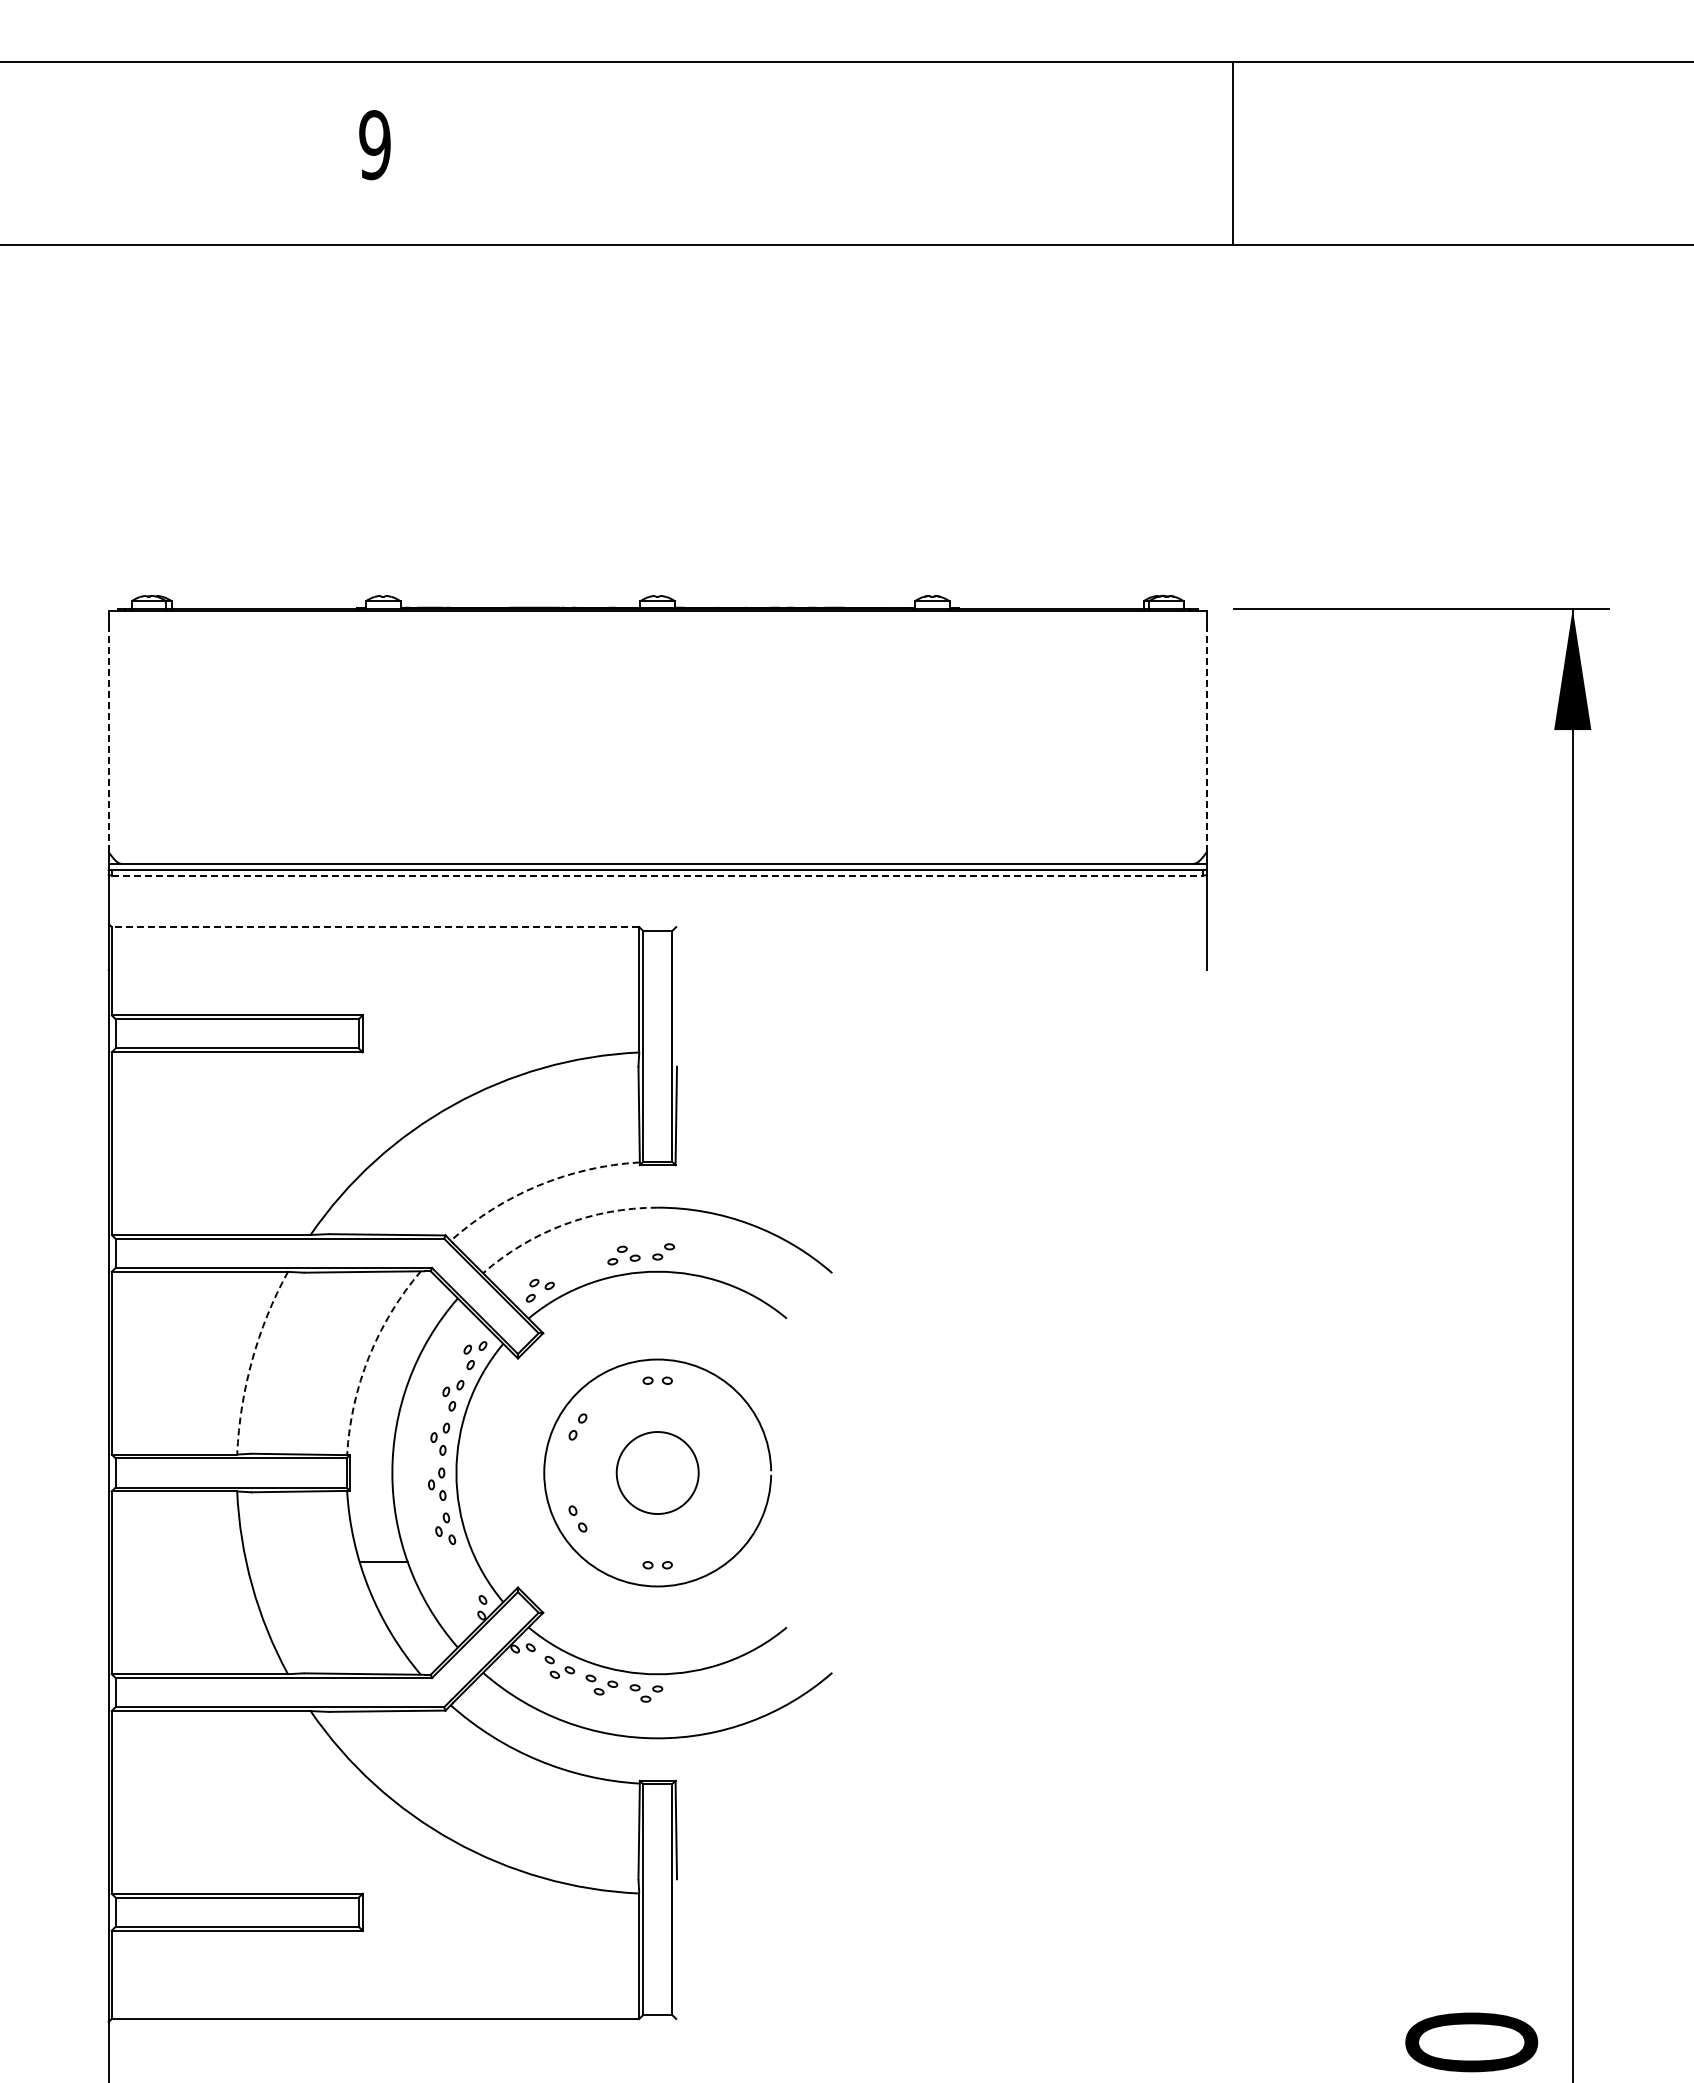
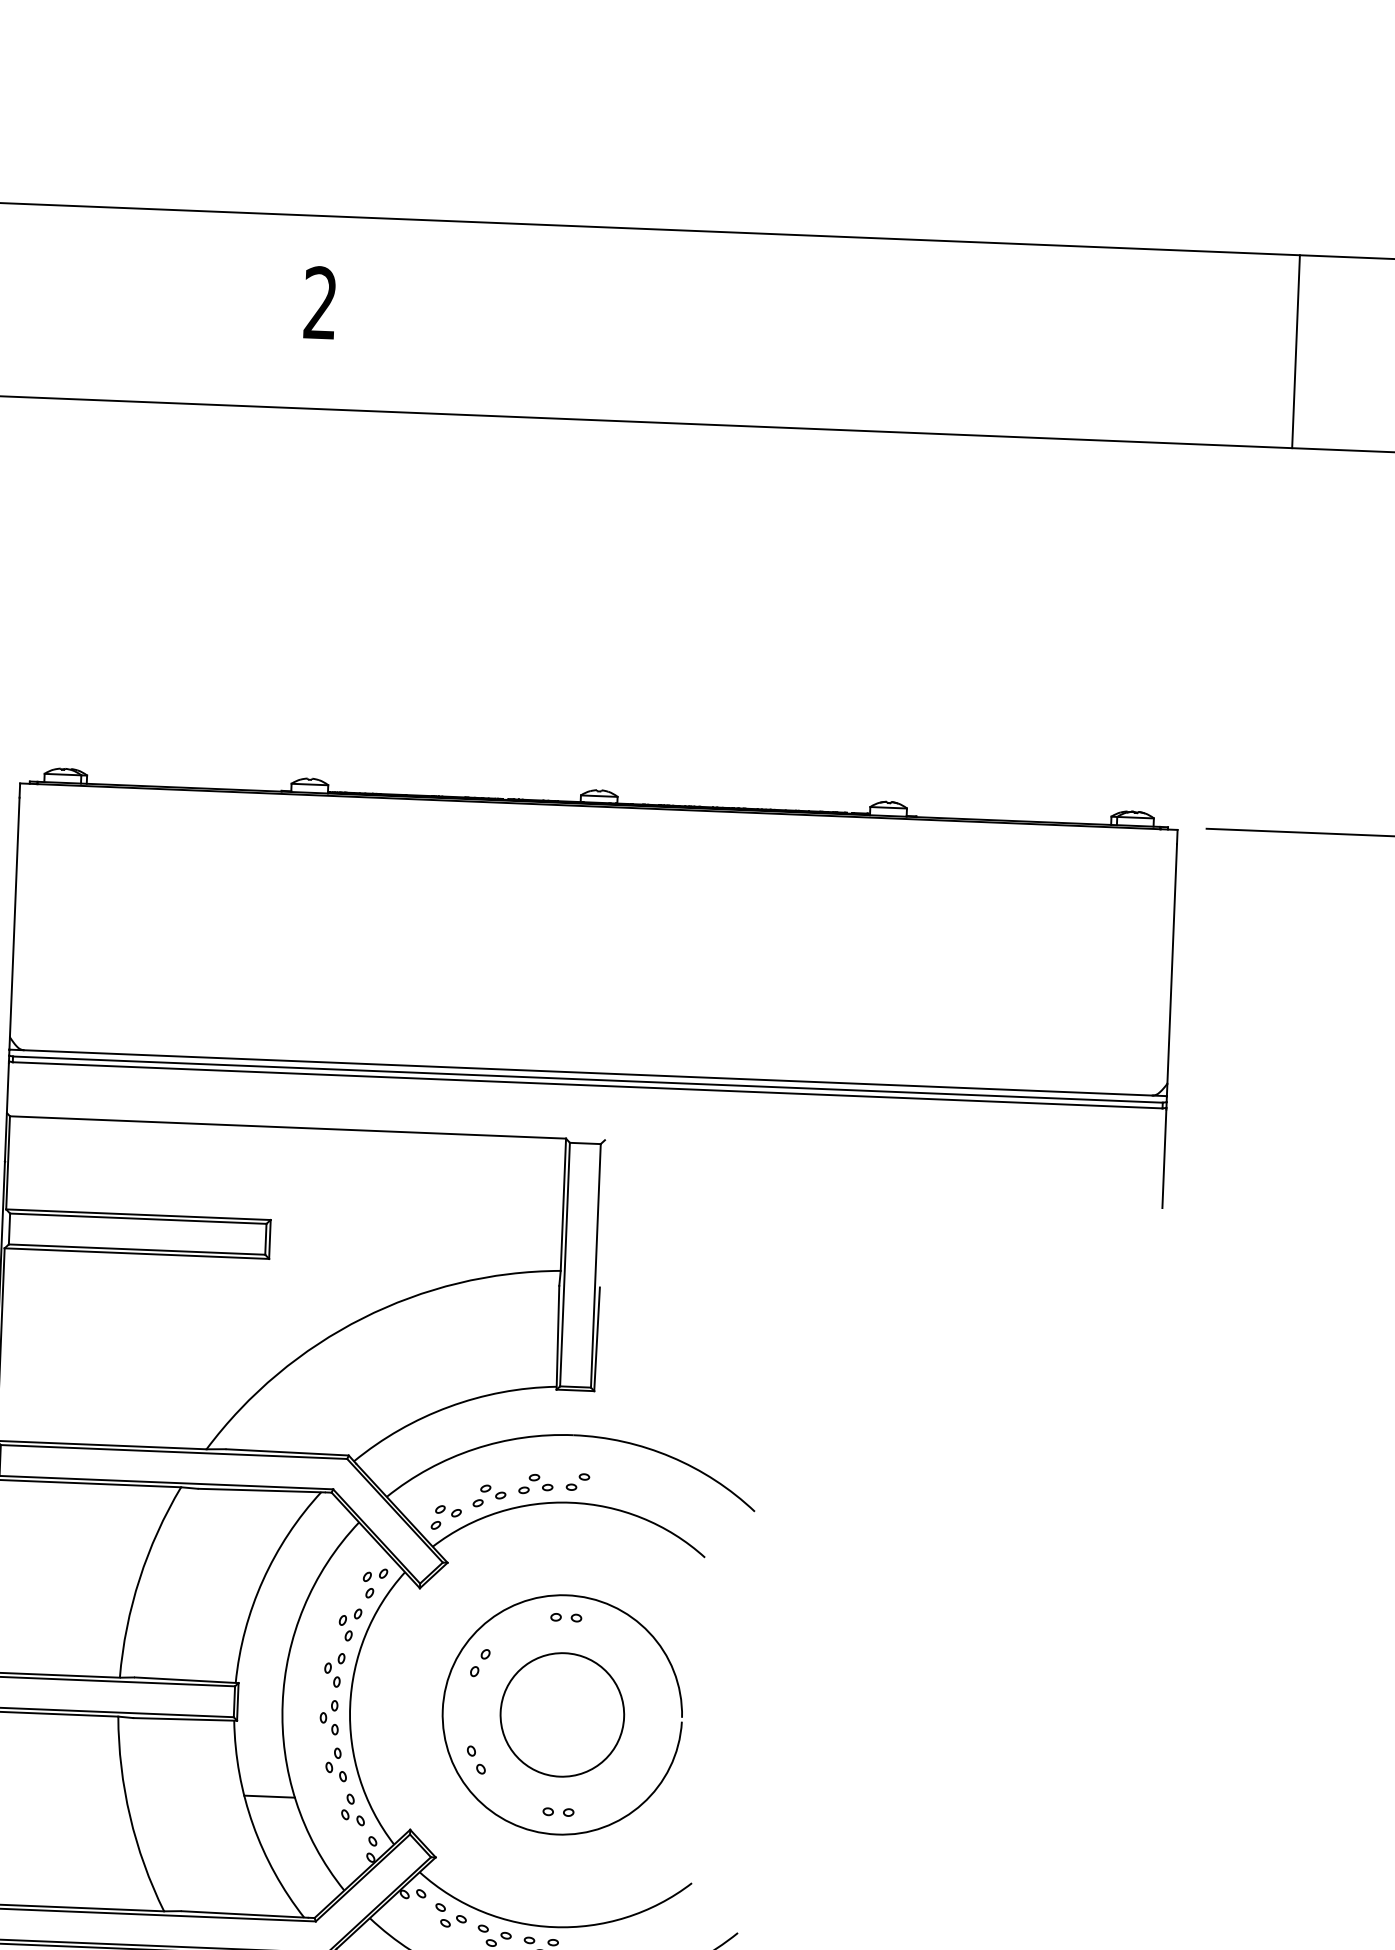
text: (374, 145) -> (320, 303), 9 -> 2
line: (1232, 153) -> (1295, 351), moved
line: (108, 738) -> (14, 917), dashed -> solid
line: (1206, 738) -> (1171, 963), dashed -> solid
line: (658, 875) -> (588, 1085), dashed -> solid
line: (375, 927) -> (287, 1127), dashed -> solid
arc: (538, 1185) -> (448, 1406), dashed -> solid
arc: (564, 1224) -> (474, 1449), dashed -> solid
part: (580, 1268) -> (489, 1496), added
arc: (369, 1356) -> (263, 1579), dashed -> solid
arc: (252, 1360) -> (139, 1579), dashed -> solid
circle: (657, 1472) -> (562, 1714), size x1.43
part: (462, 1570) -> (352, 1809), added

